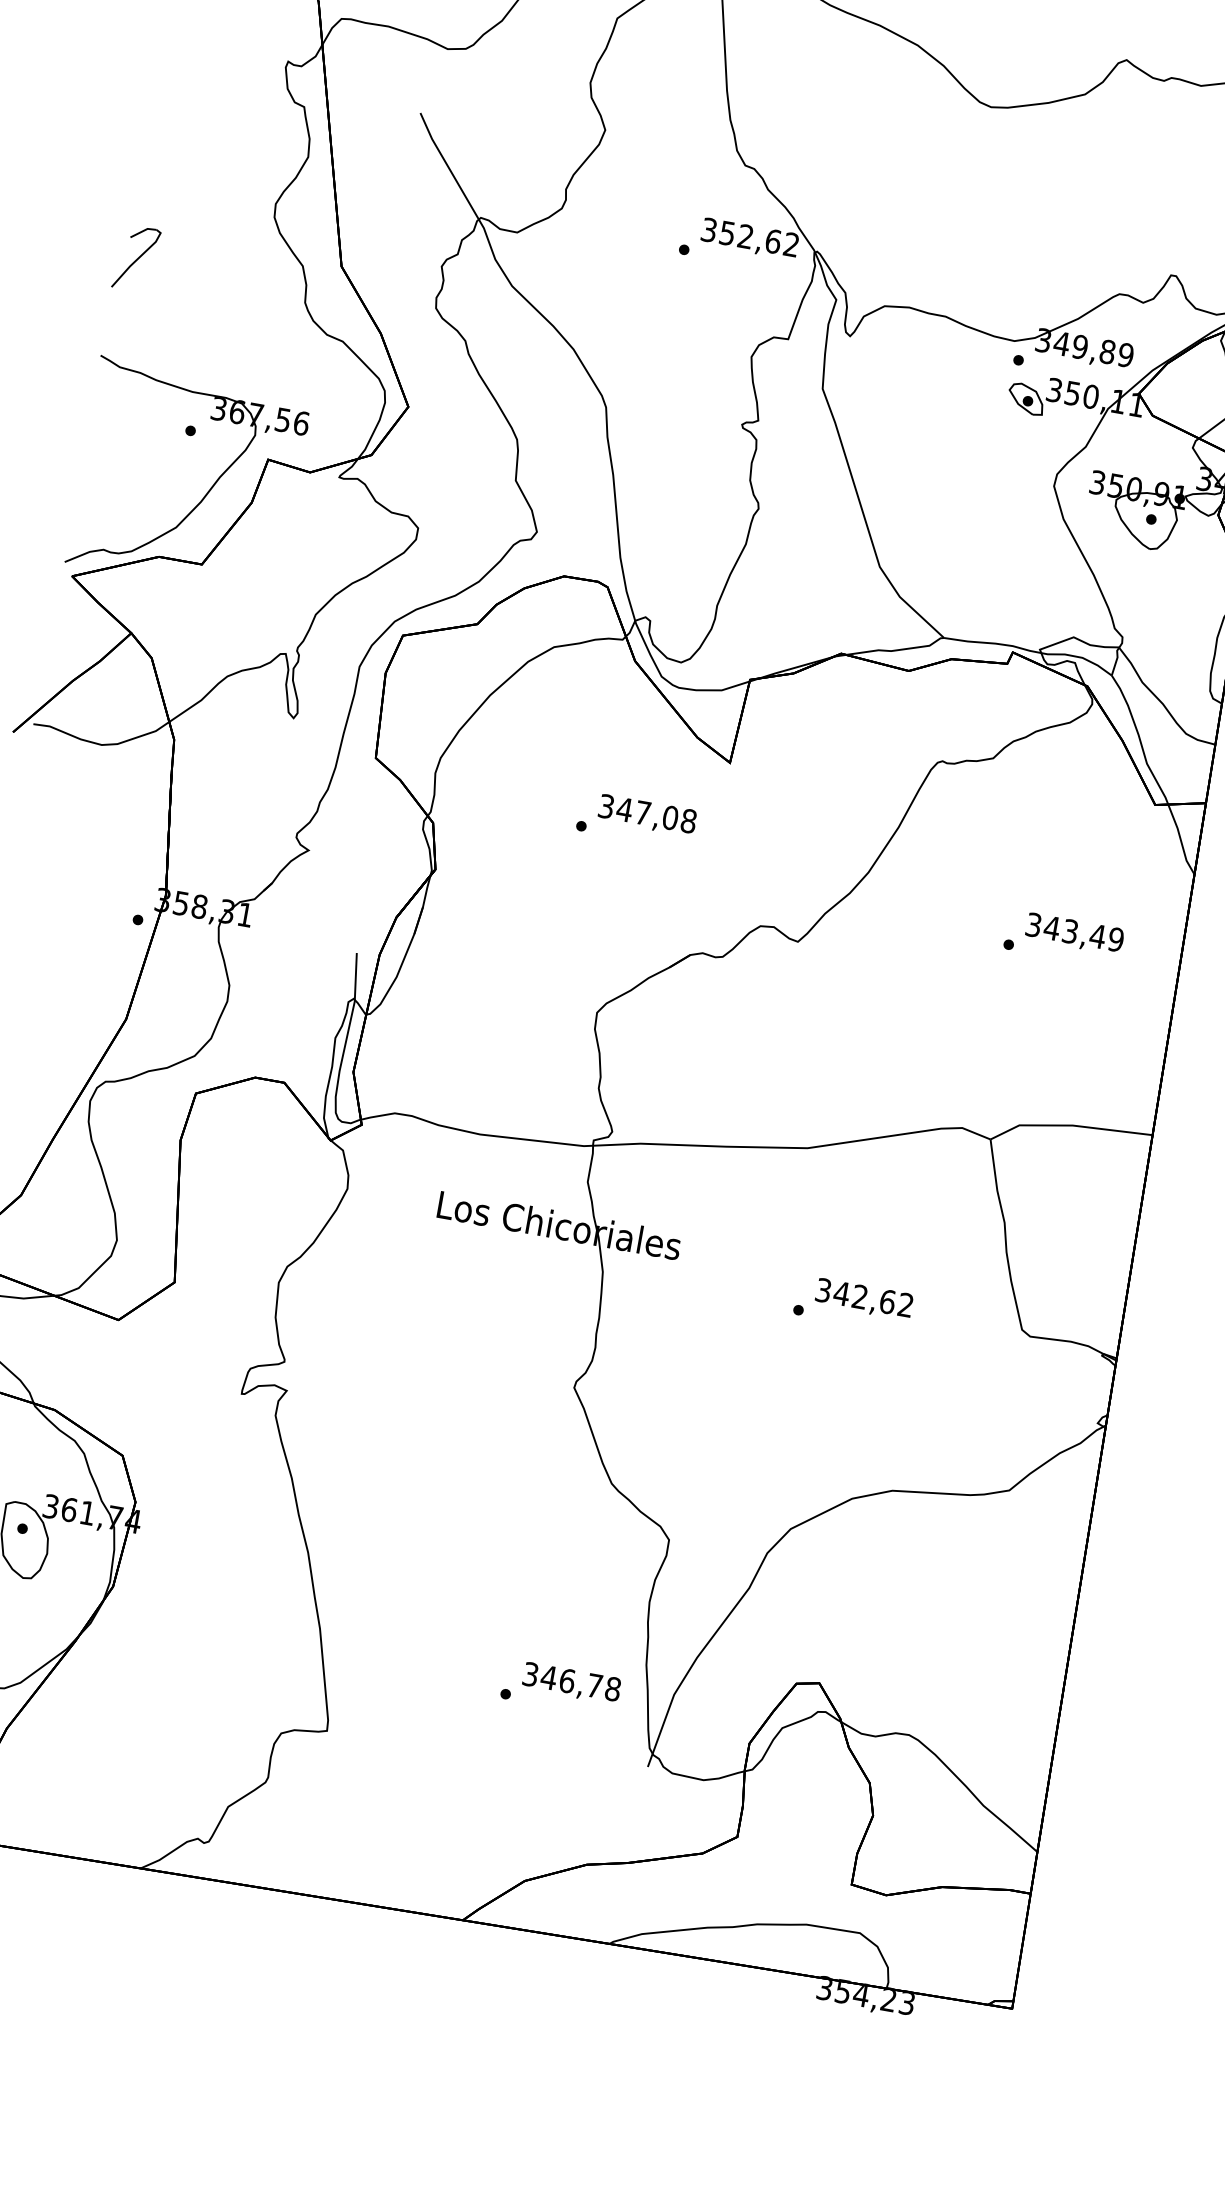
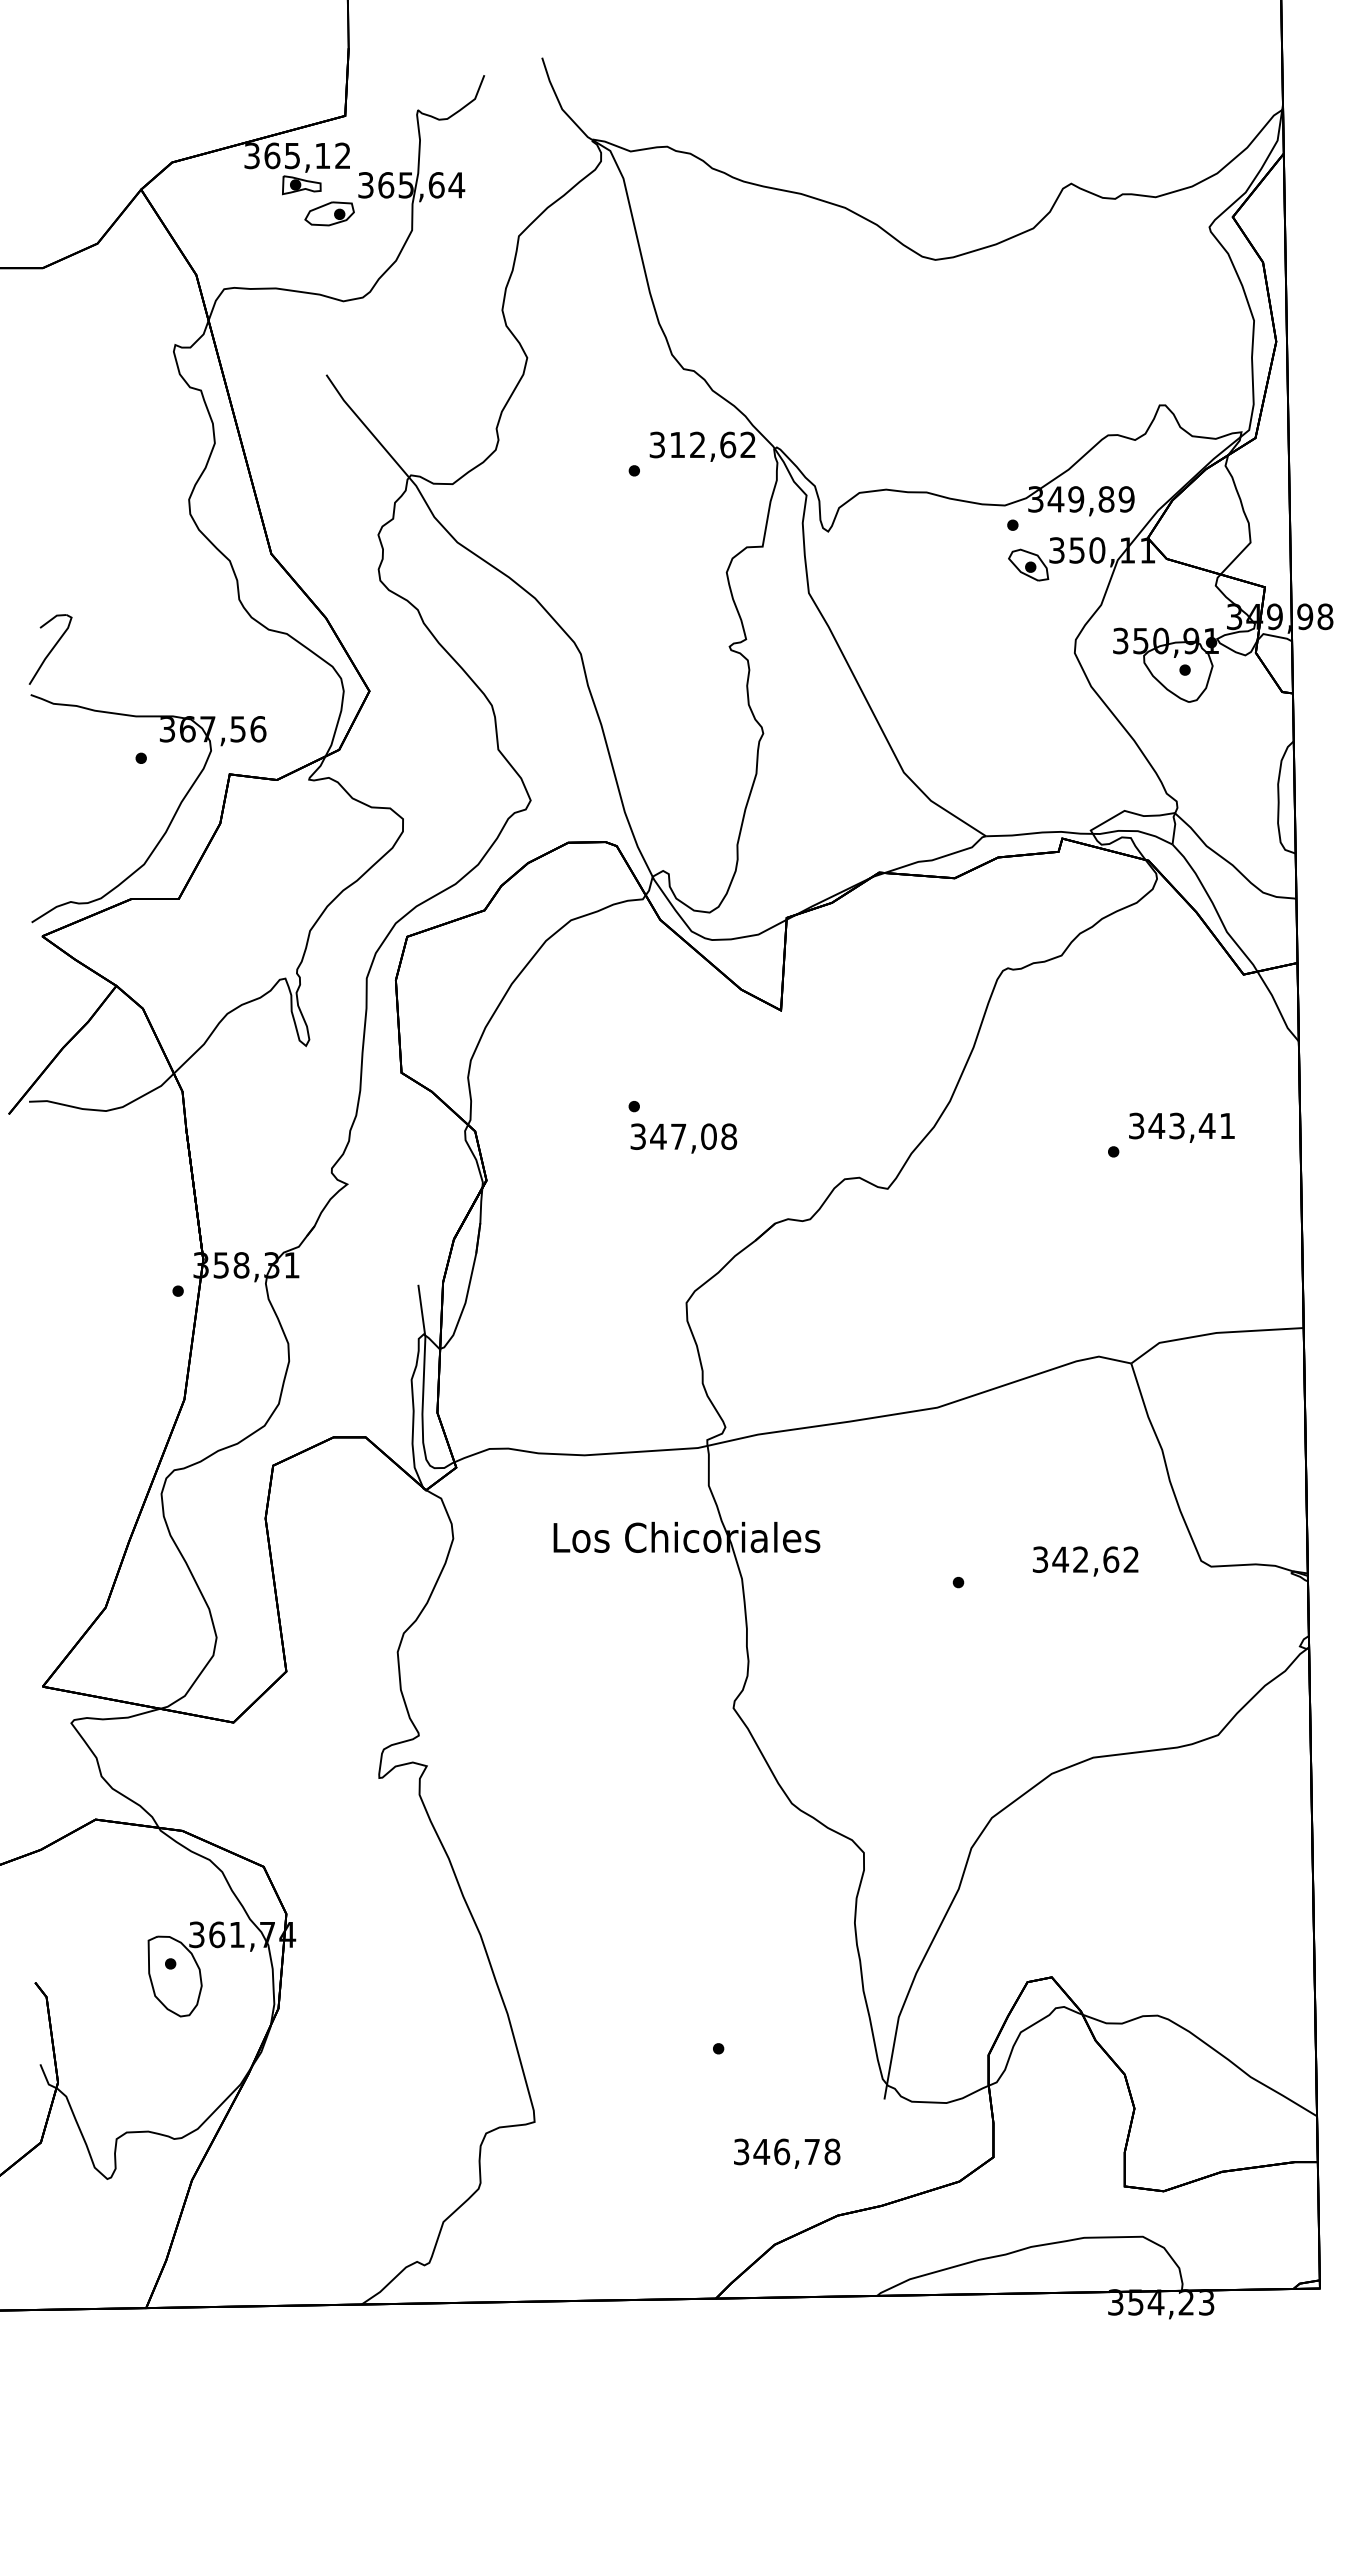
text: (727, 233) -> (677, 445), 352,62 -> 312,62
part: (136, 258) -> (50, 649), moved
text: (647, 815) -> (683, 1138), moved
text: (1116, 939) -> (1227, 1125), 343,49 -> 343,41
text: (864, 1299) -> (1085, 1561), moved
text: (572, 1683) -> (787, 2153), moved

